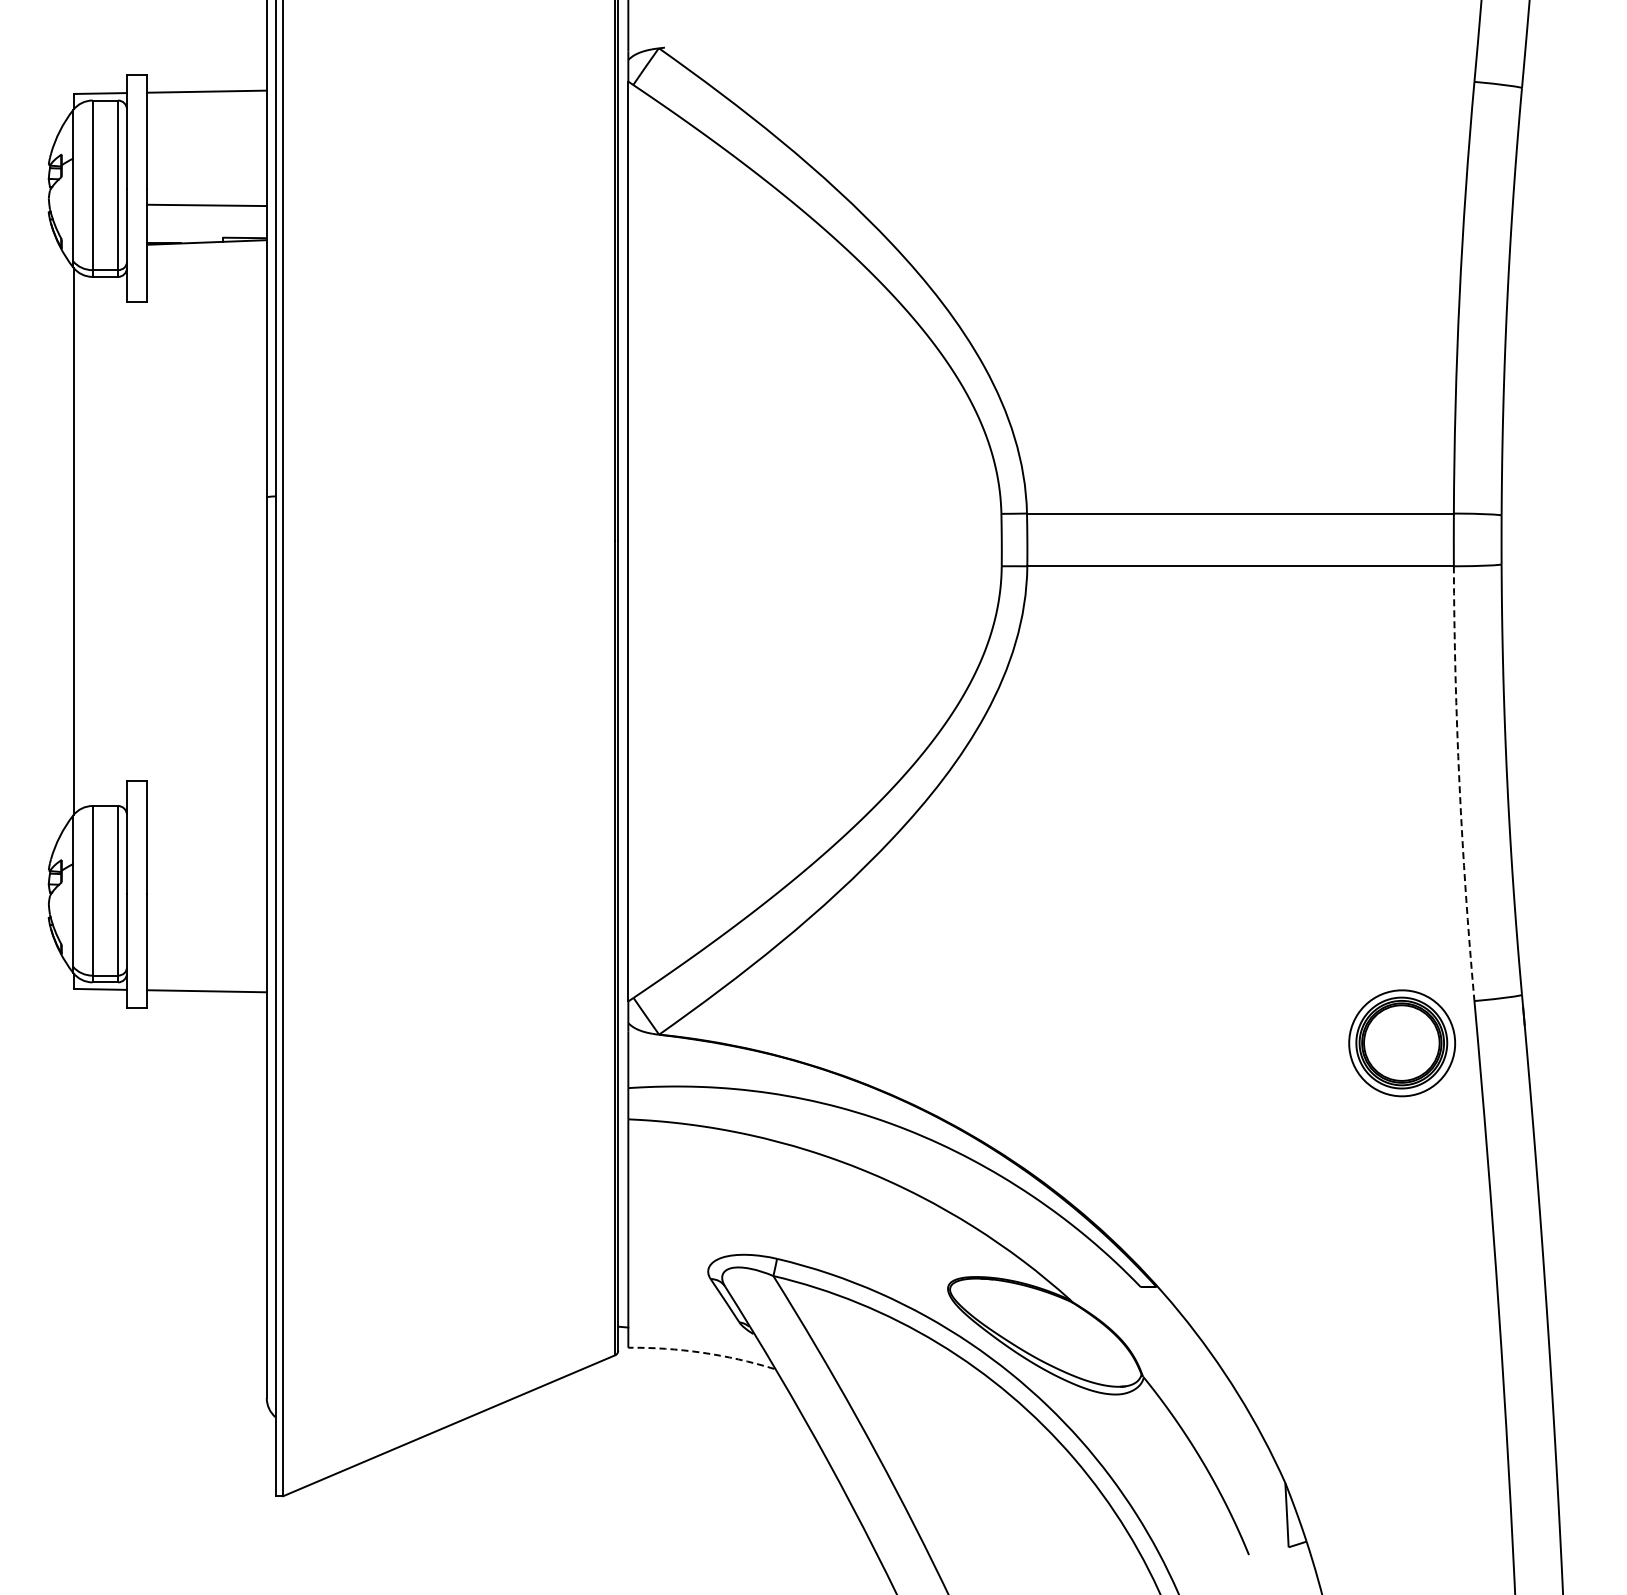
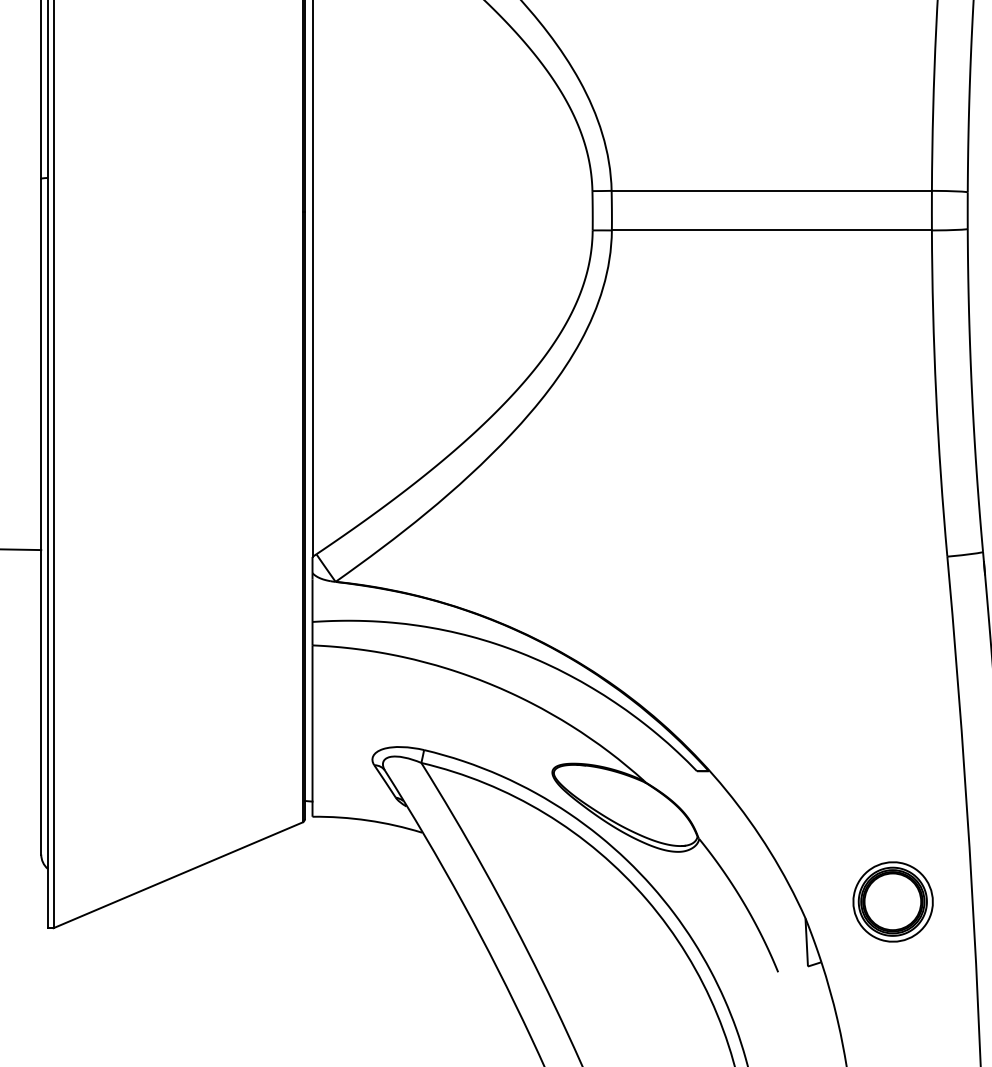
arc: (1459, 783) -> (936, 393), dashed -> solid
part: (1402, 1043) -> (893, 902), moved
arc: (702, 1352) -> (368, 820), dashed -> solid

